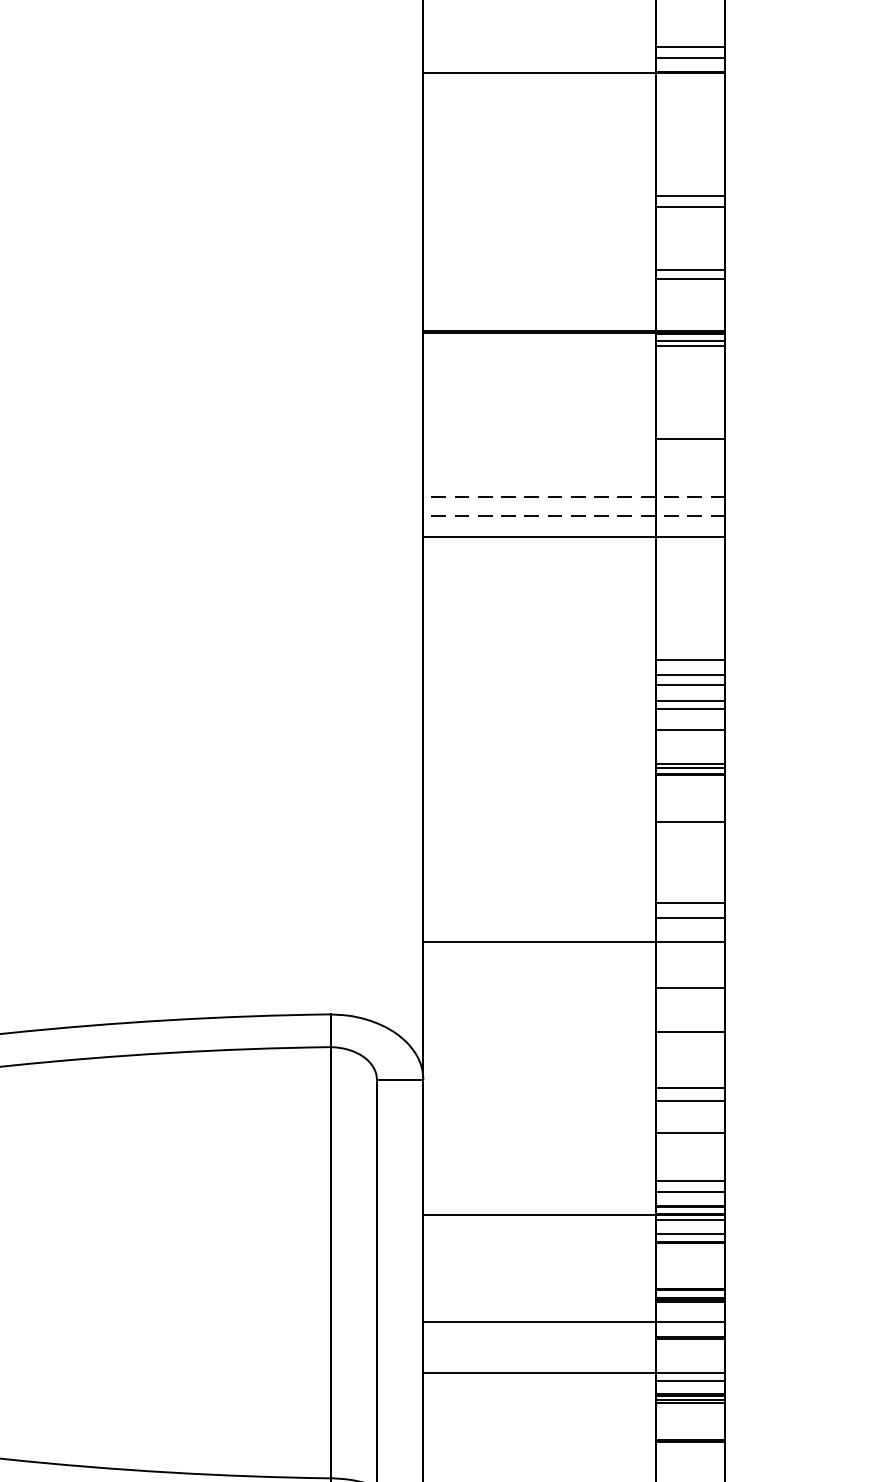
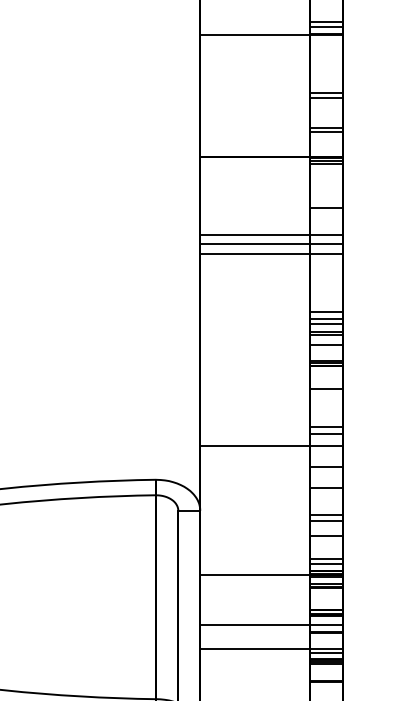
line: (574, 495) -> (271, 234), dashed -> solid
line: (574, 516) -> (271, 244), dashed -> solid

